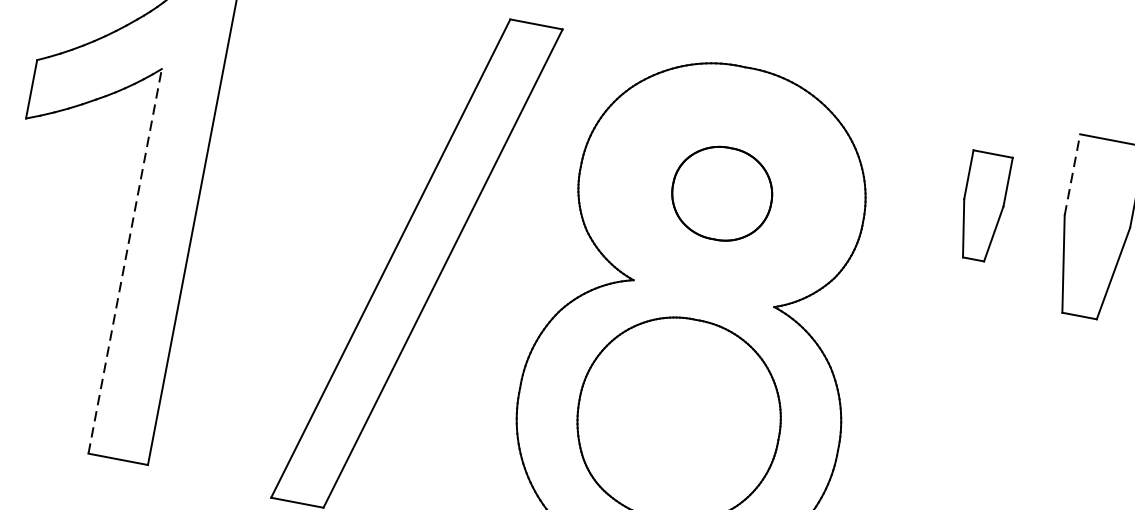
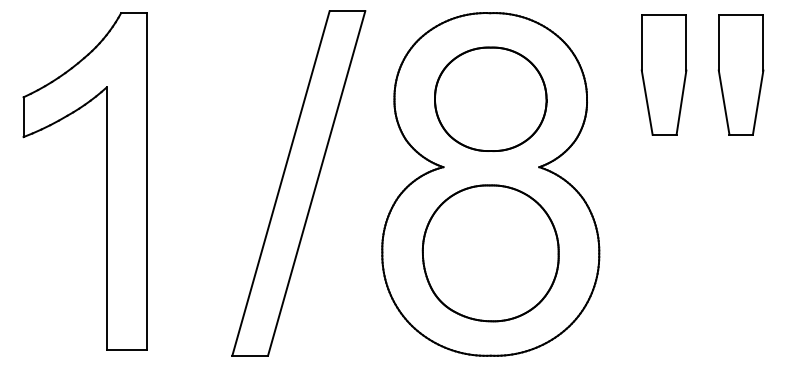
line: (1072, 174) -> (718, 42), dashed -> solid
part: (721, 192) -> (490, 98), size x1.67
part: (982, 205) -> (663, 74), size x1.67
line: (124, 261) -> (106, 218), dashed -> solid

